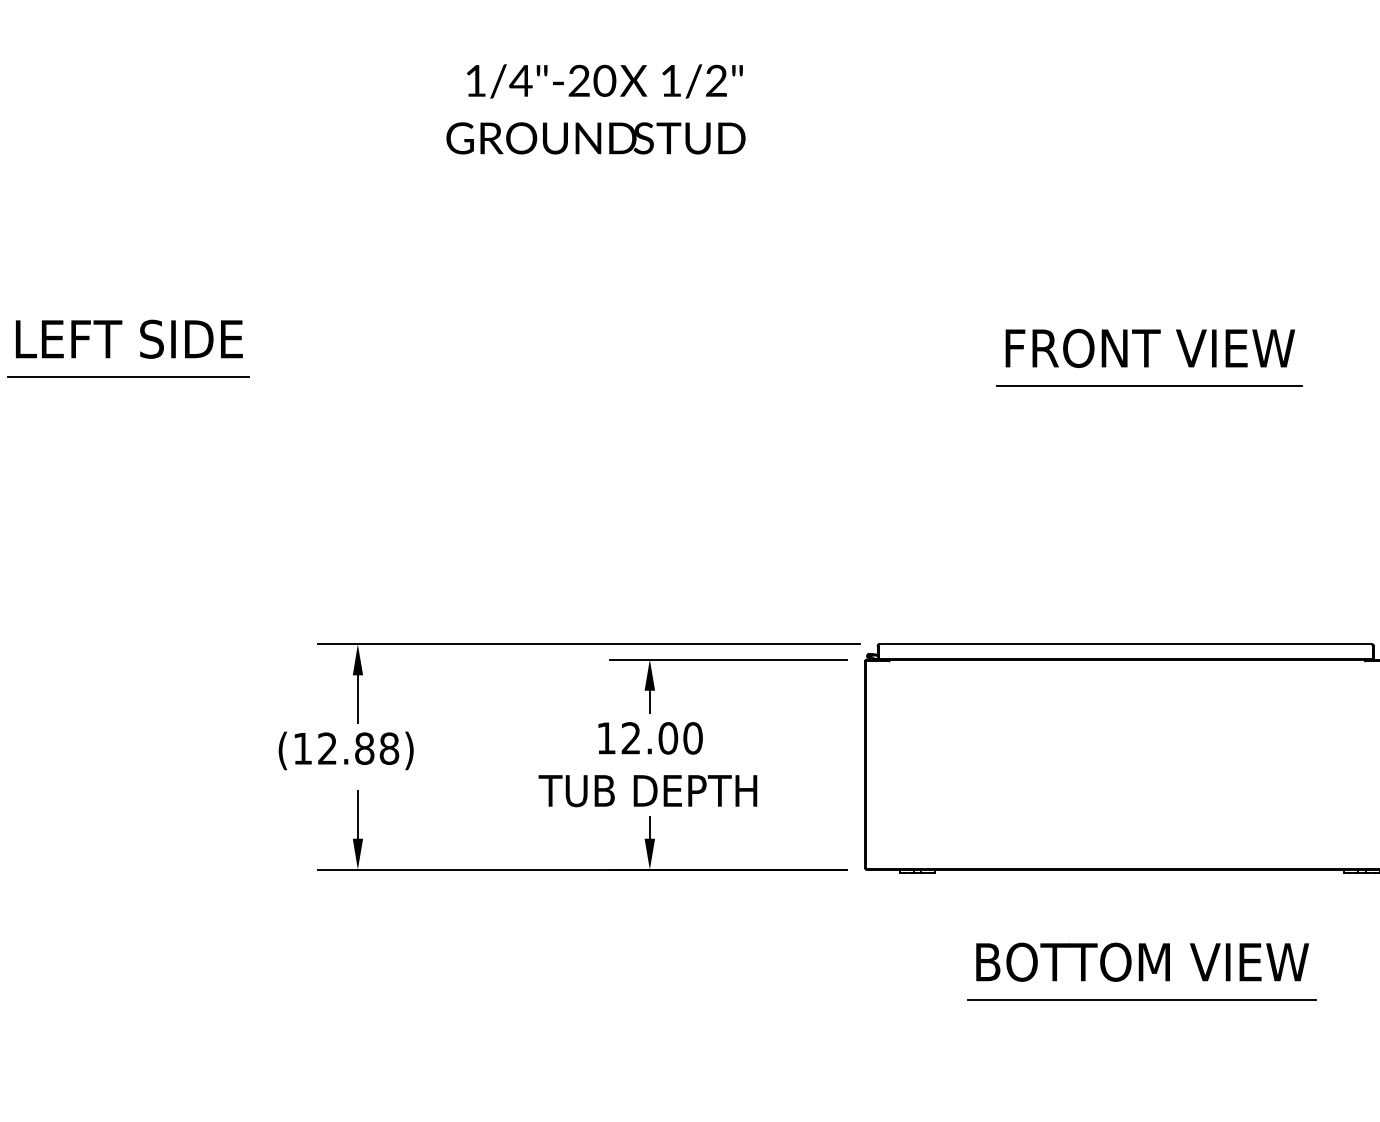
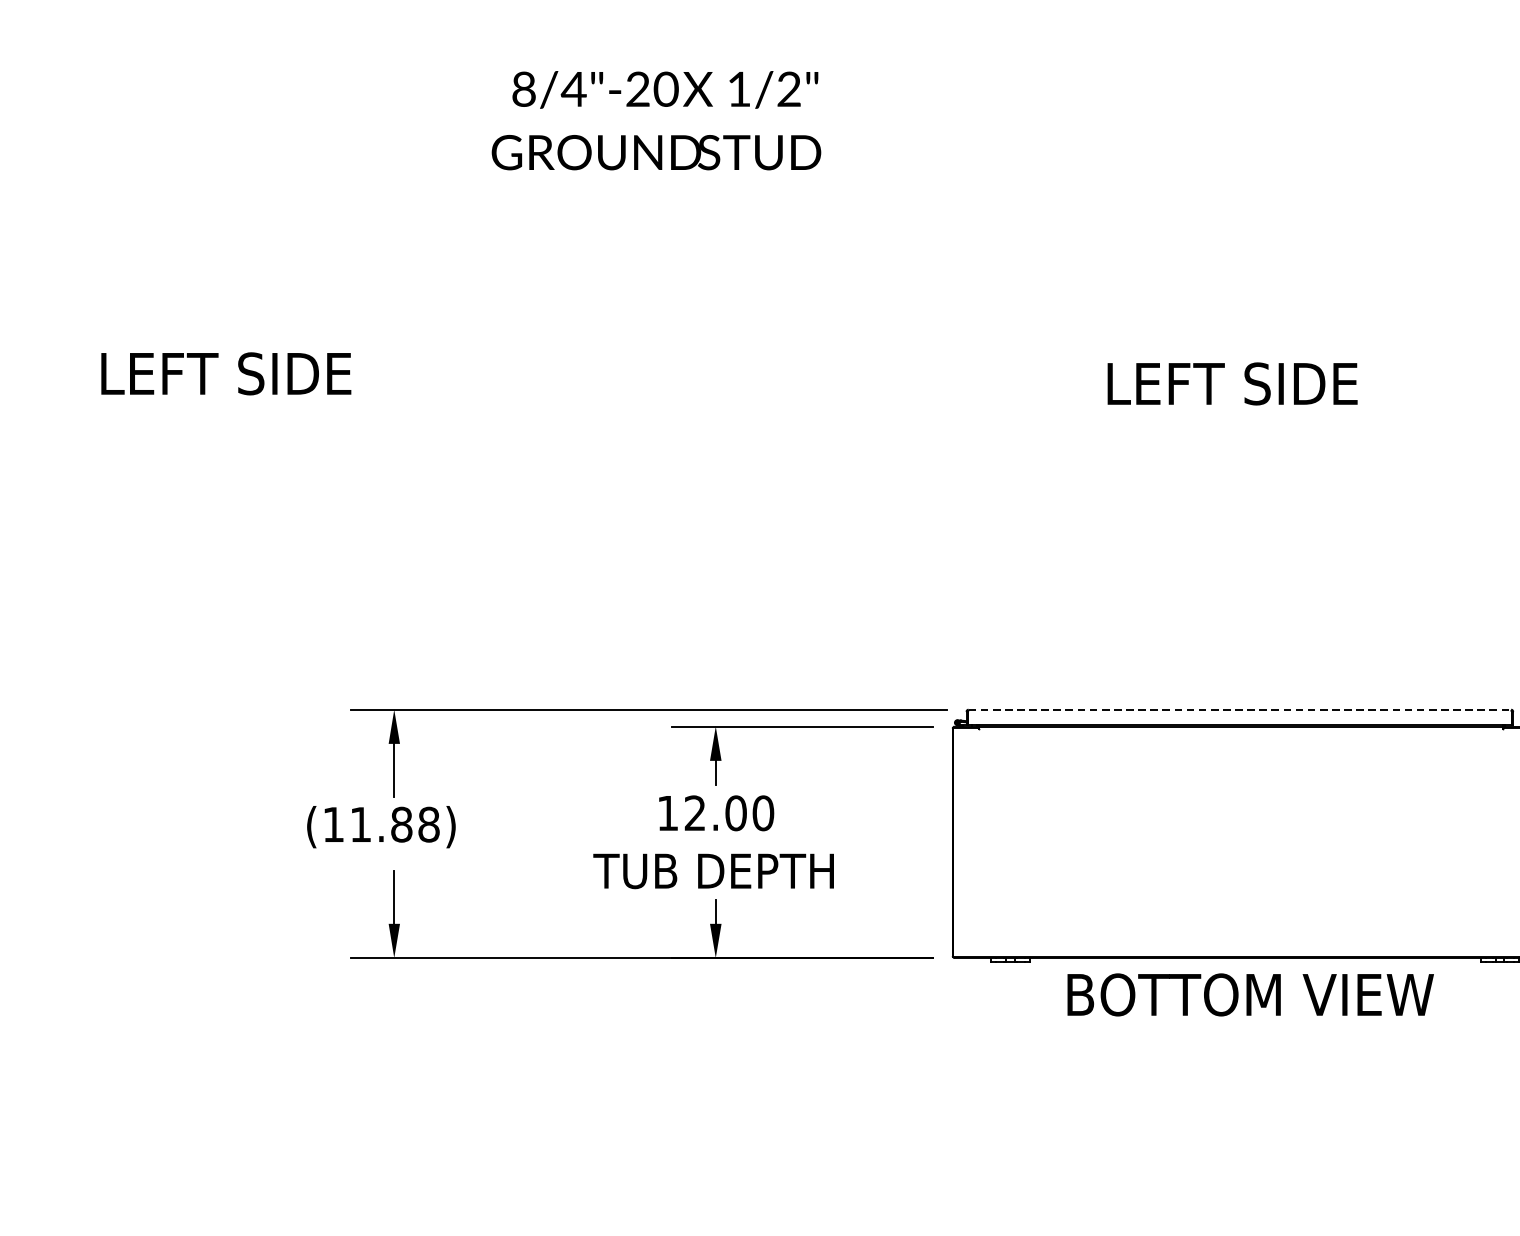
text: (475, 80) -> (523, 88), 1/4"-20 -> 8/4"-20
text: (129, 338) -> (226, 372), moved
text: (1152, 347) -> (1269, 382), FRONT VIEW -> LEFT SIDE
line: (128, 376) -> (141, 414), removed
line: (1149, 385) -> (1266, 424), removed
line: (1126, 644) -> (1240, 709), solid -> dashed
text: (327, 748) -> (360, 824), (12.88) -> (11.88)
text: (1142, 961) -> (1250, 994), moved
line: (1141, 999) -> (1257, 1100), removed

